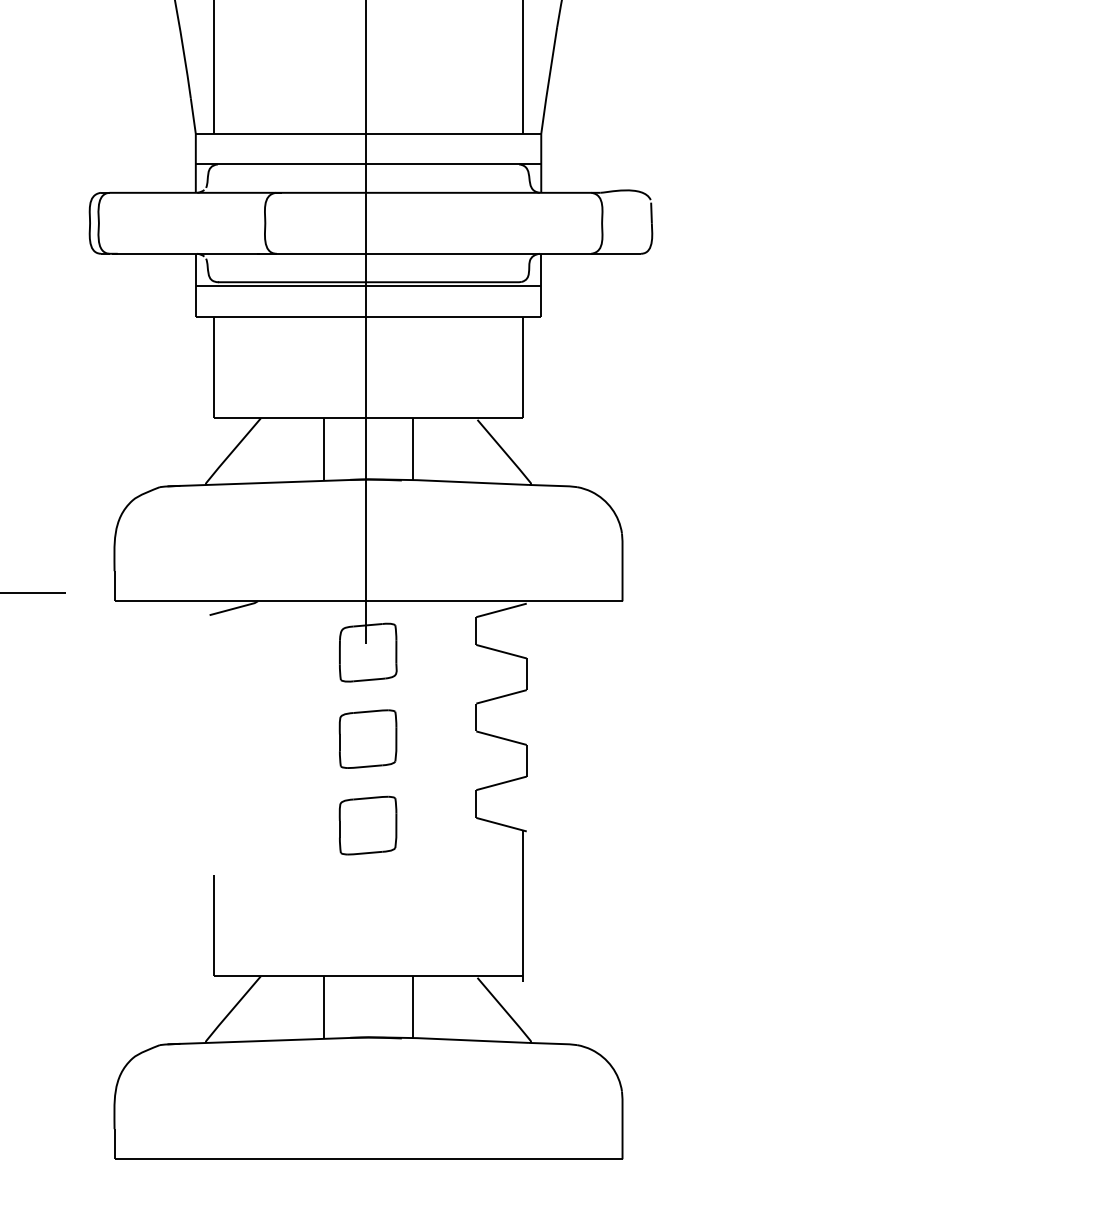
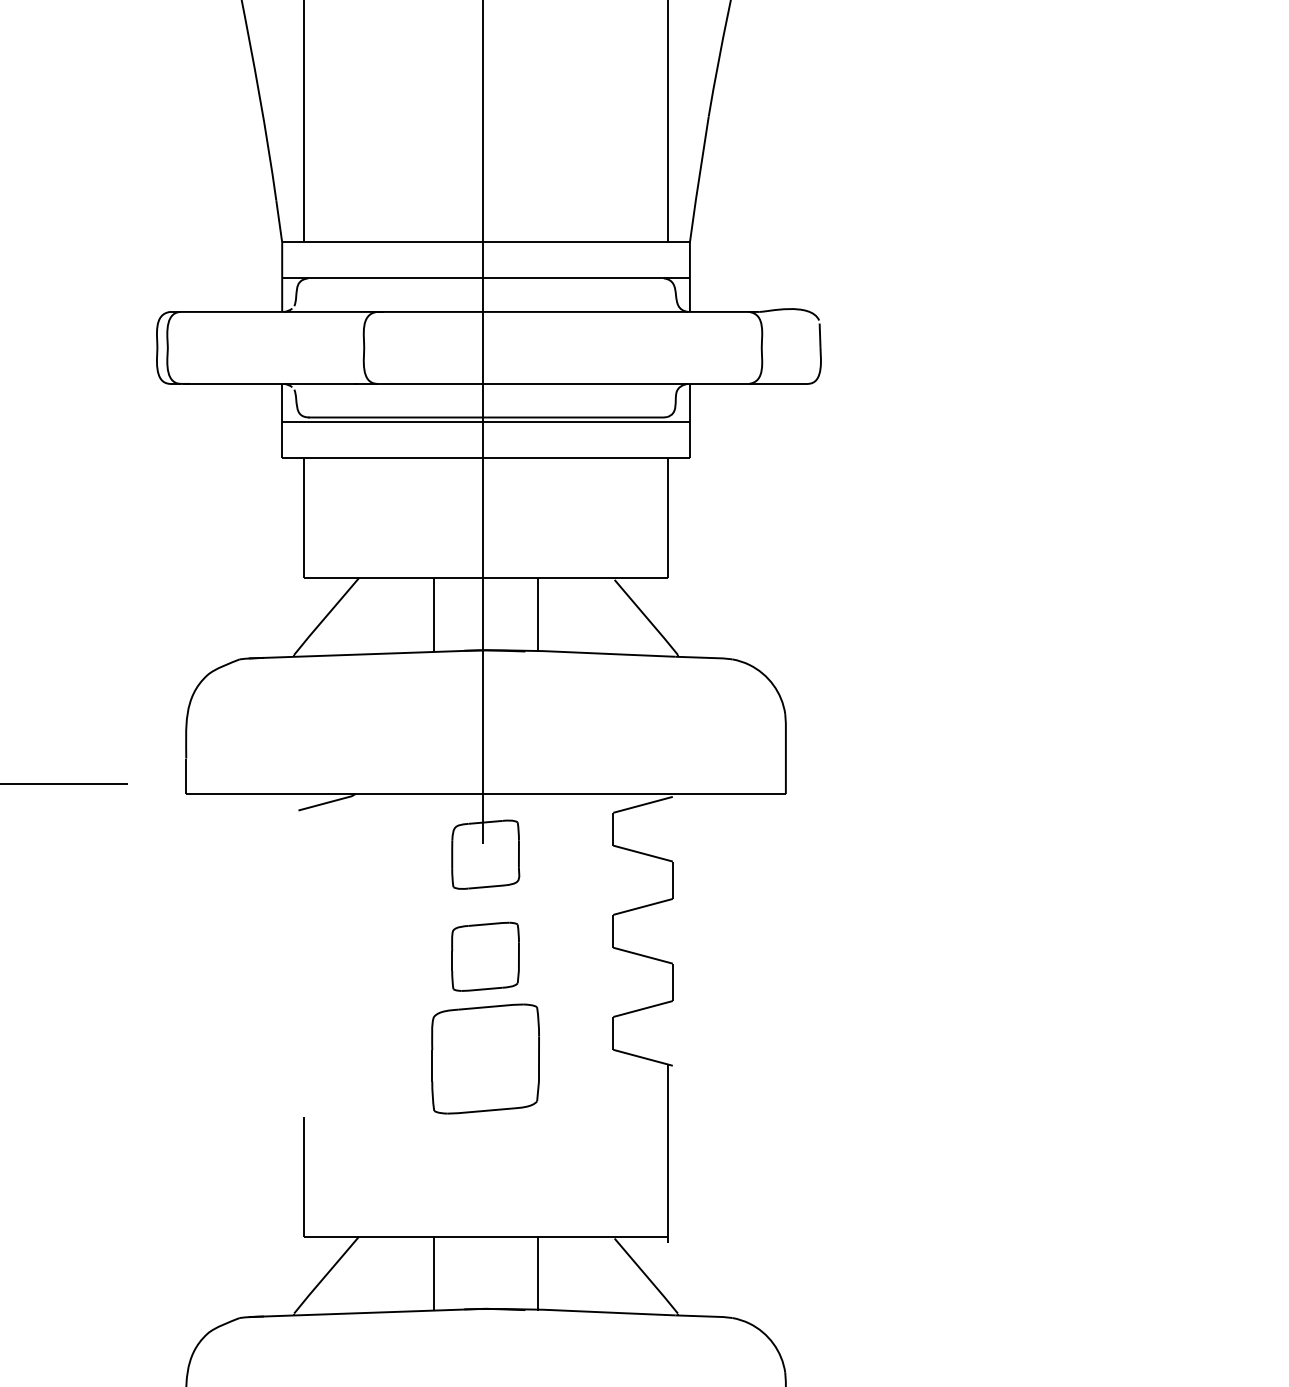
part: (367, 825) -> (484, 1058), size x1.6

